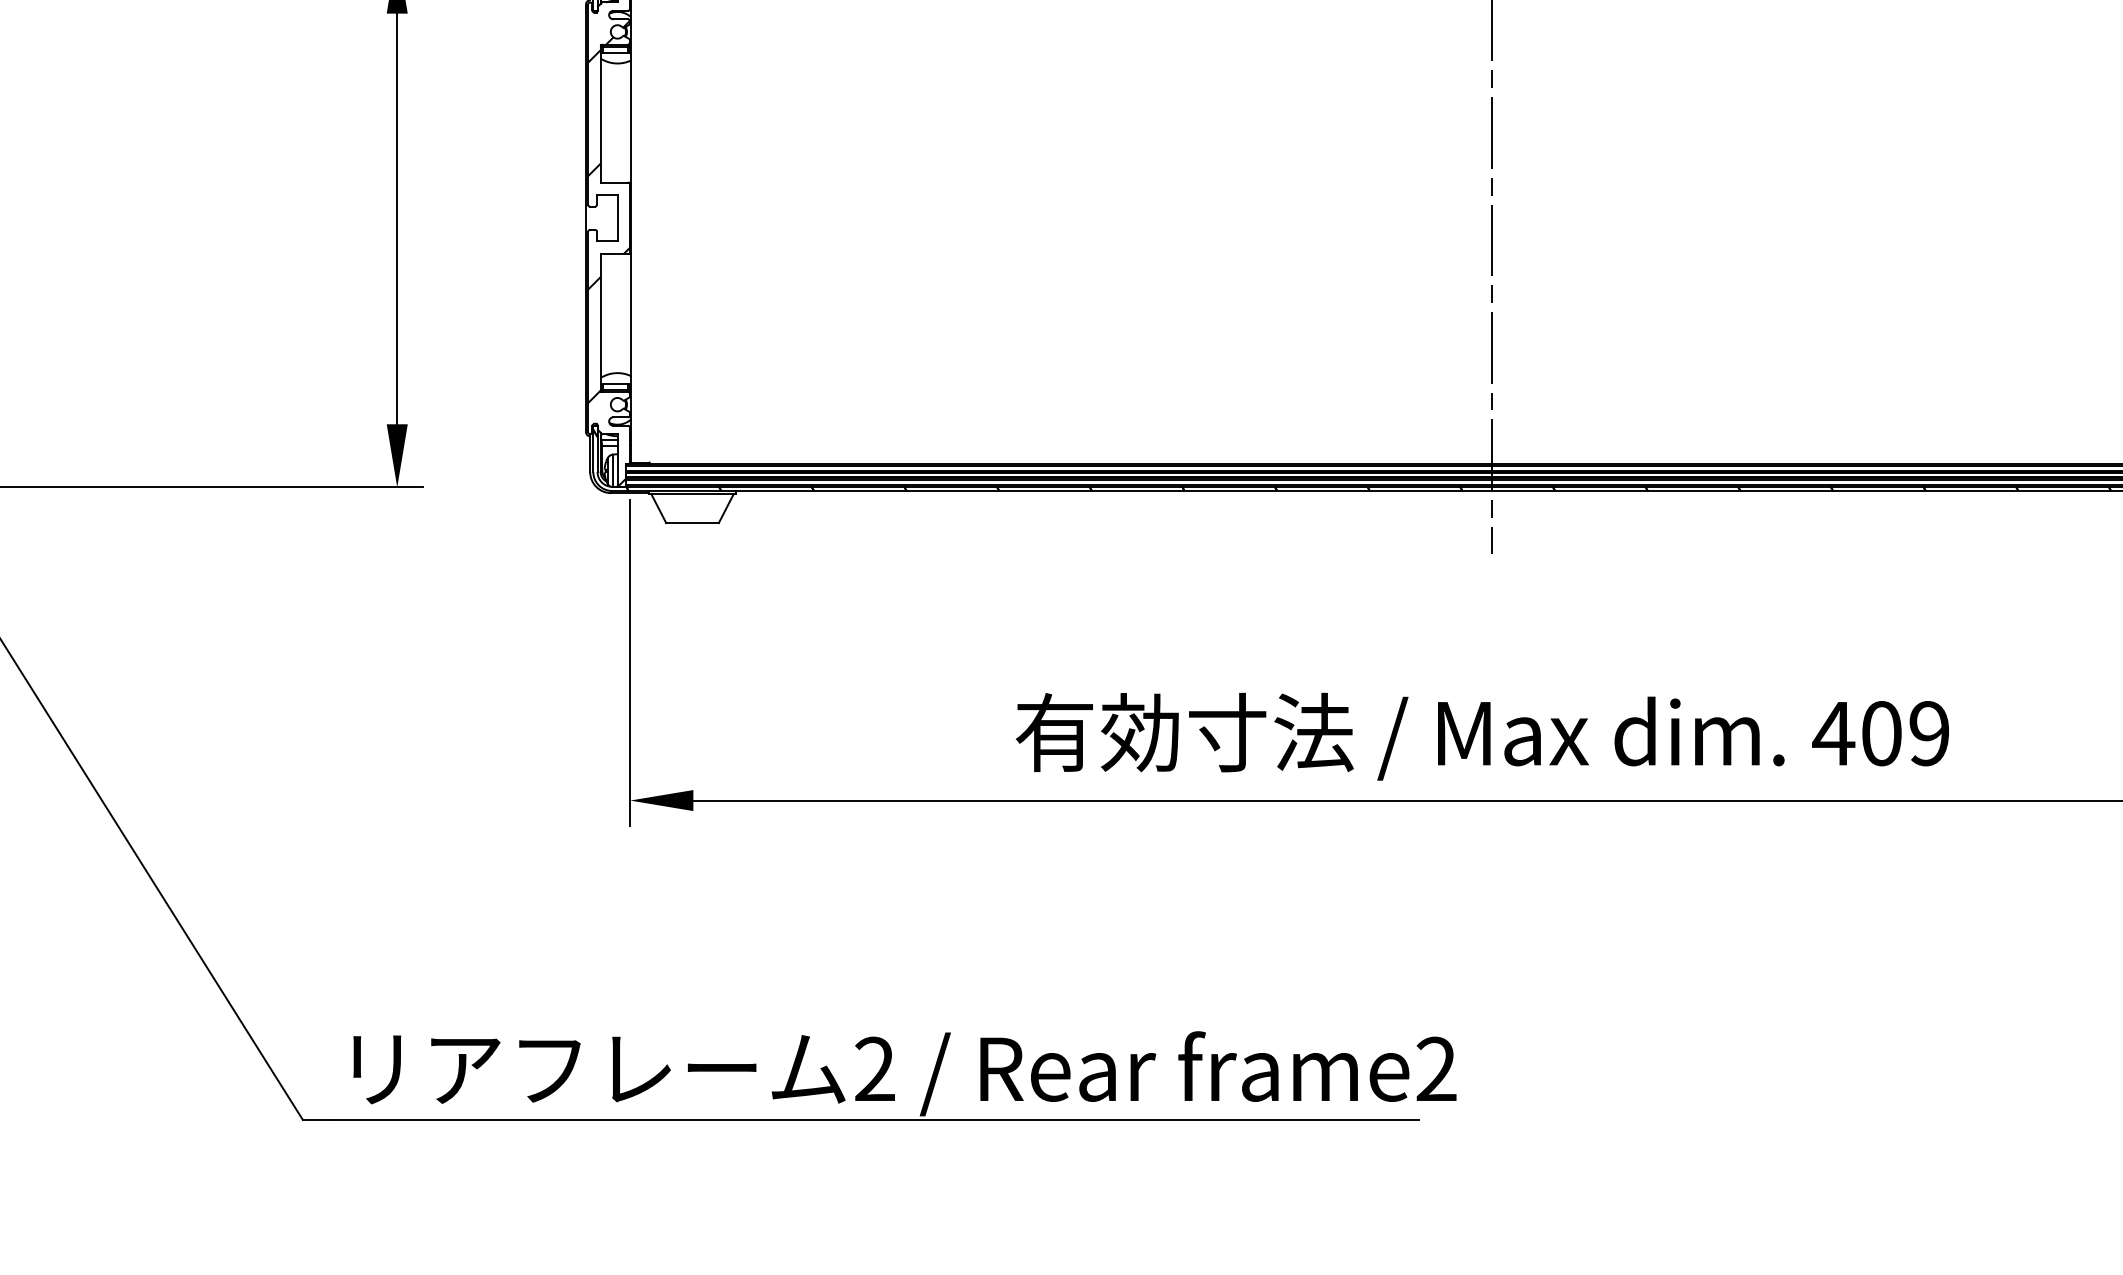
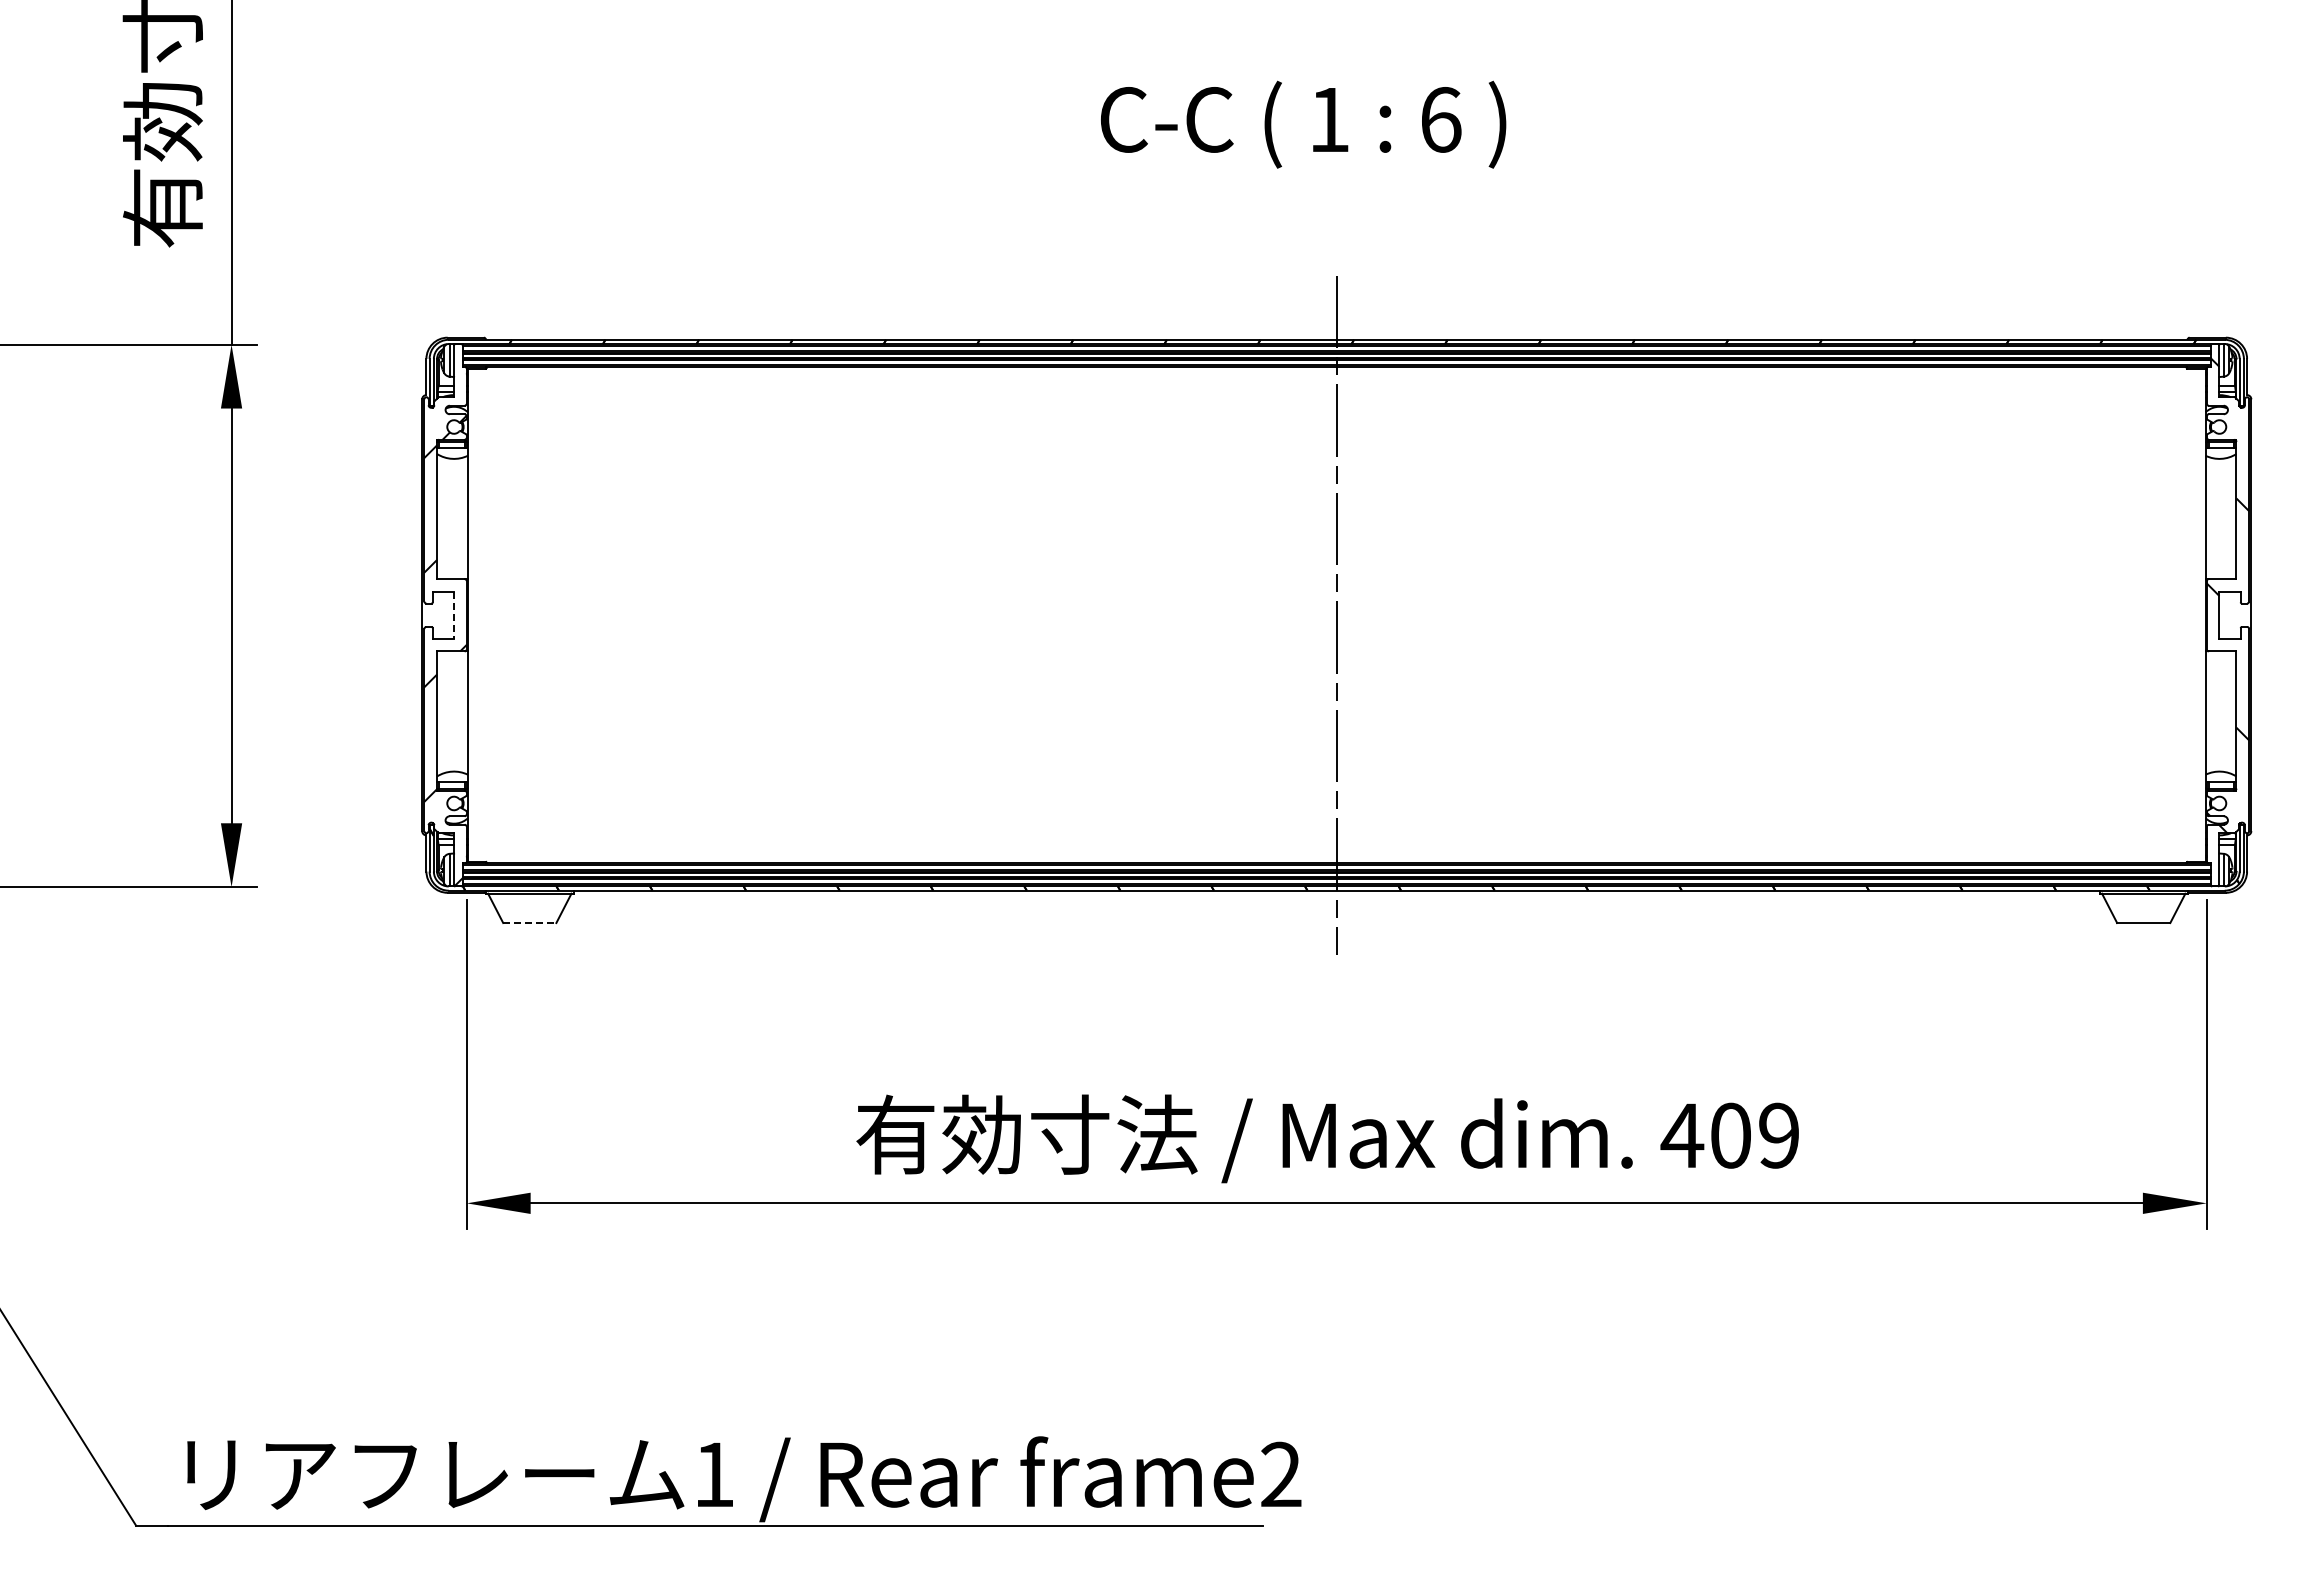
line: (617, 218) -> (454, 615), solid -> dashed
line: (692, 523) -> (529, 923), solid -> dashed
text: (875, 1068) -> (714, 1473), 2 -> 1

